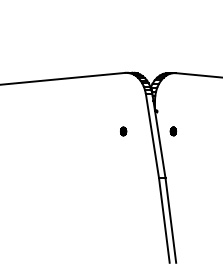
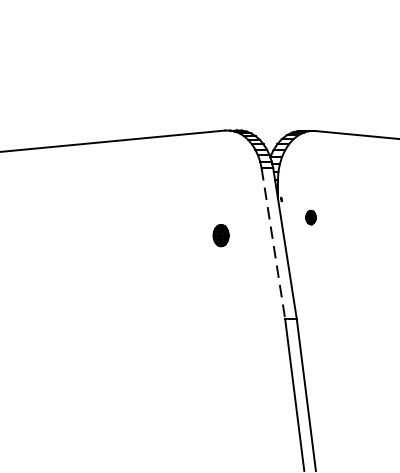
part: (123, 131) -> (221, 235), size x1.6
part: (173, 131) -> (311, 217), moved
line: (152, 135) -> (273, 242), solid -> dashed

